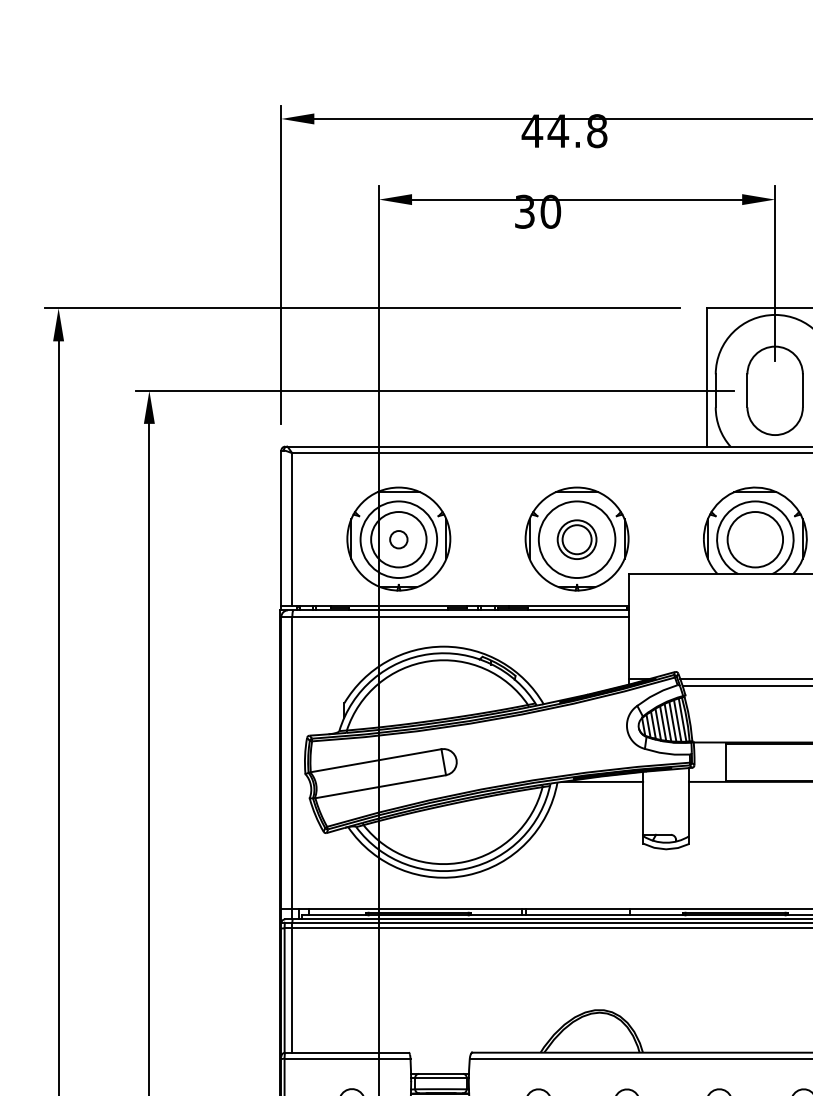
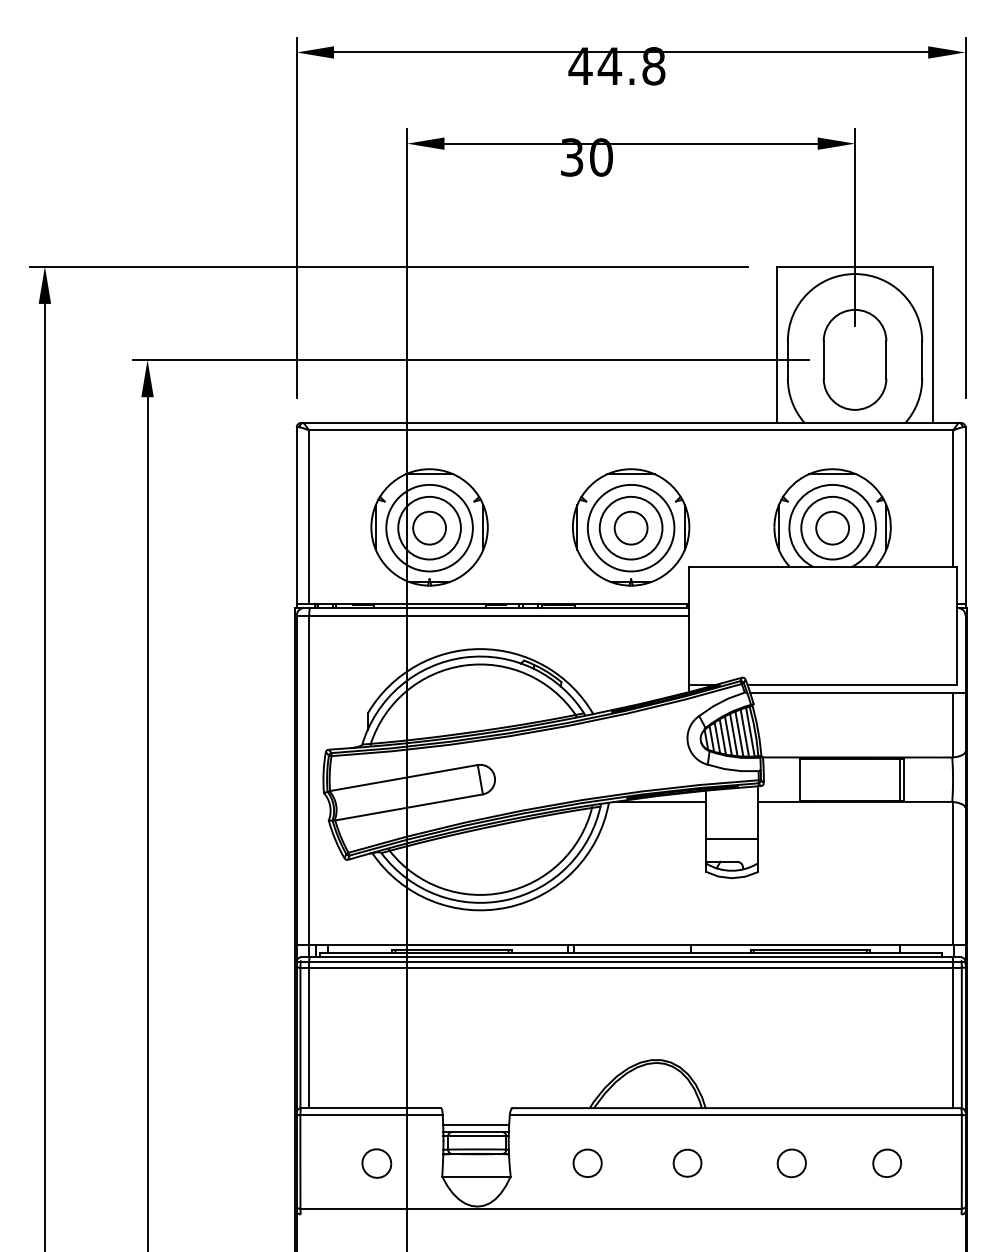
circle: (398, 539) -> (429, 527), size x1.67
circle: (576, 539) -> (630, 527), size x1.43
circle: (755, 539) -> (832, 527), added
line: (665, 815) -> (731, 839), added
line: (440, 1067) -> (476, 1124), added

